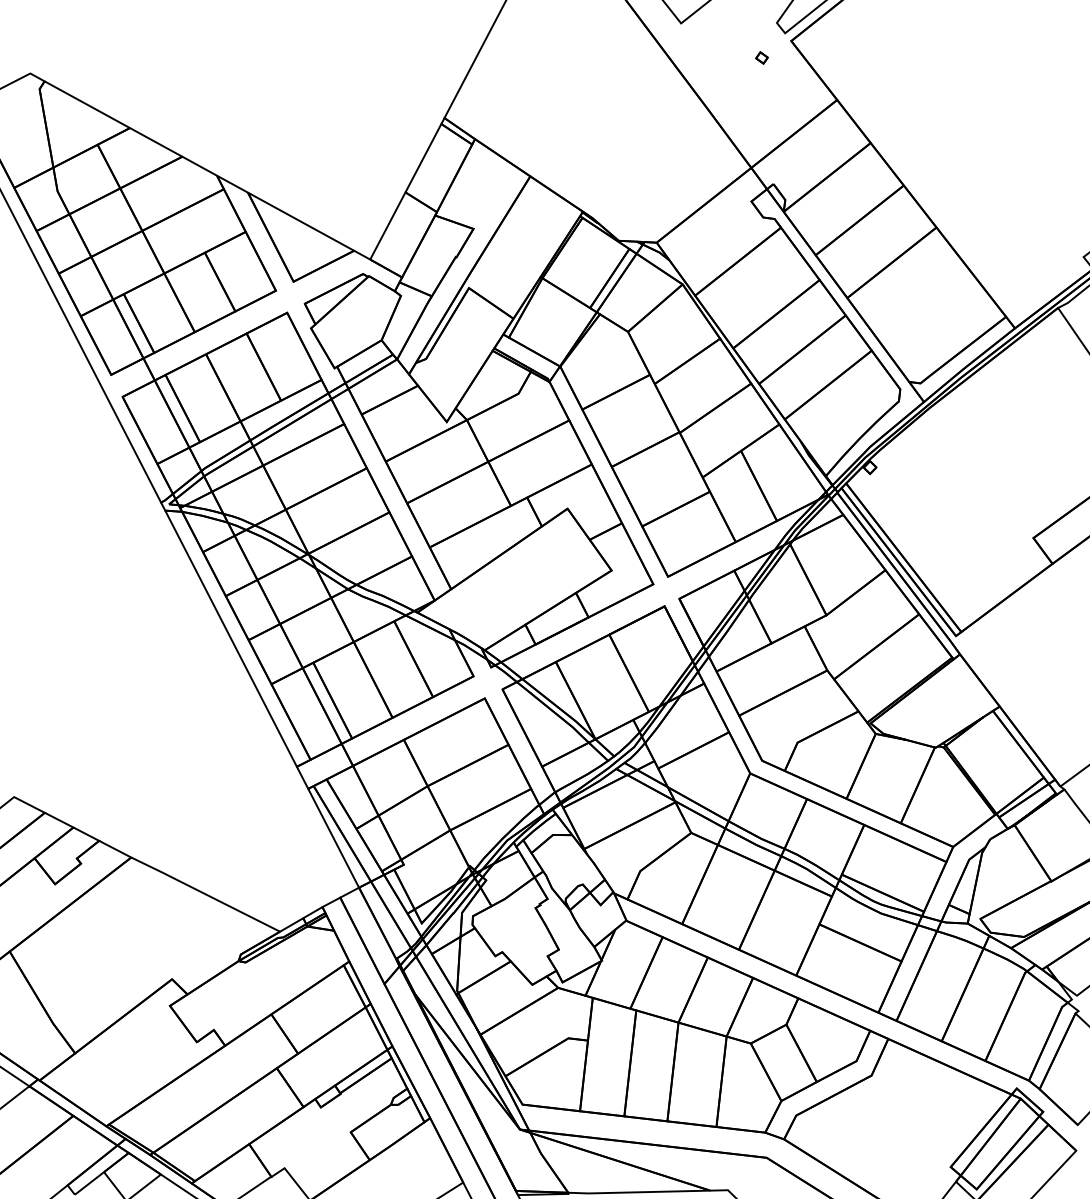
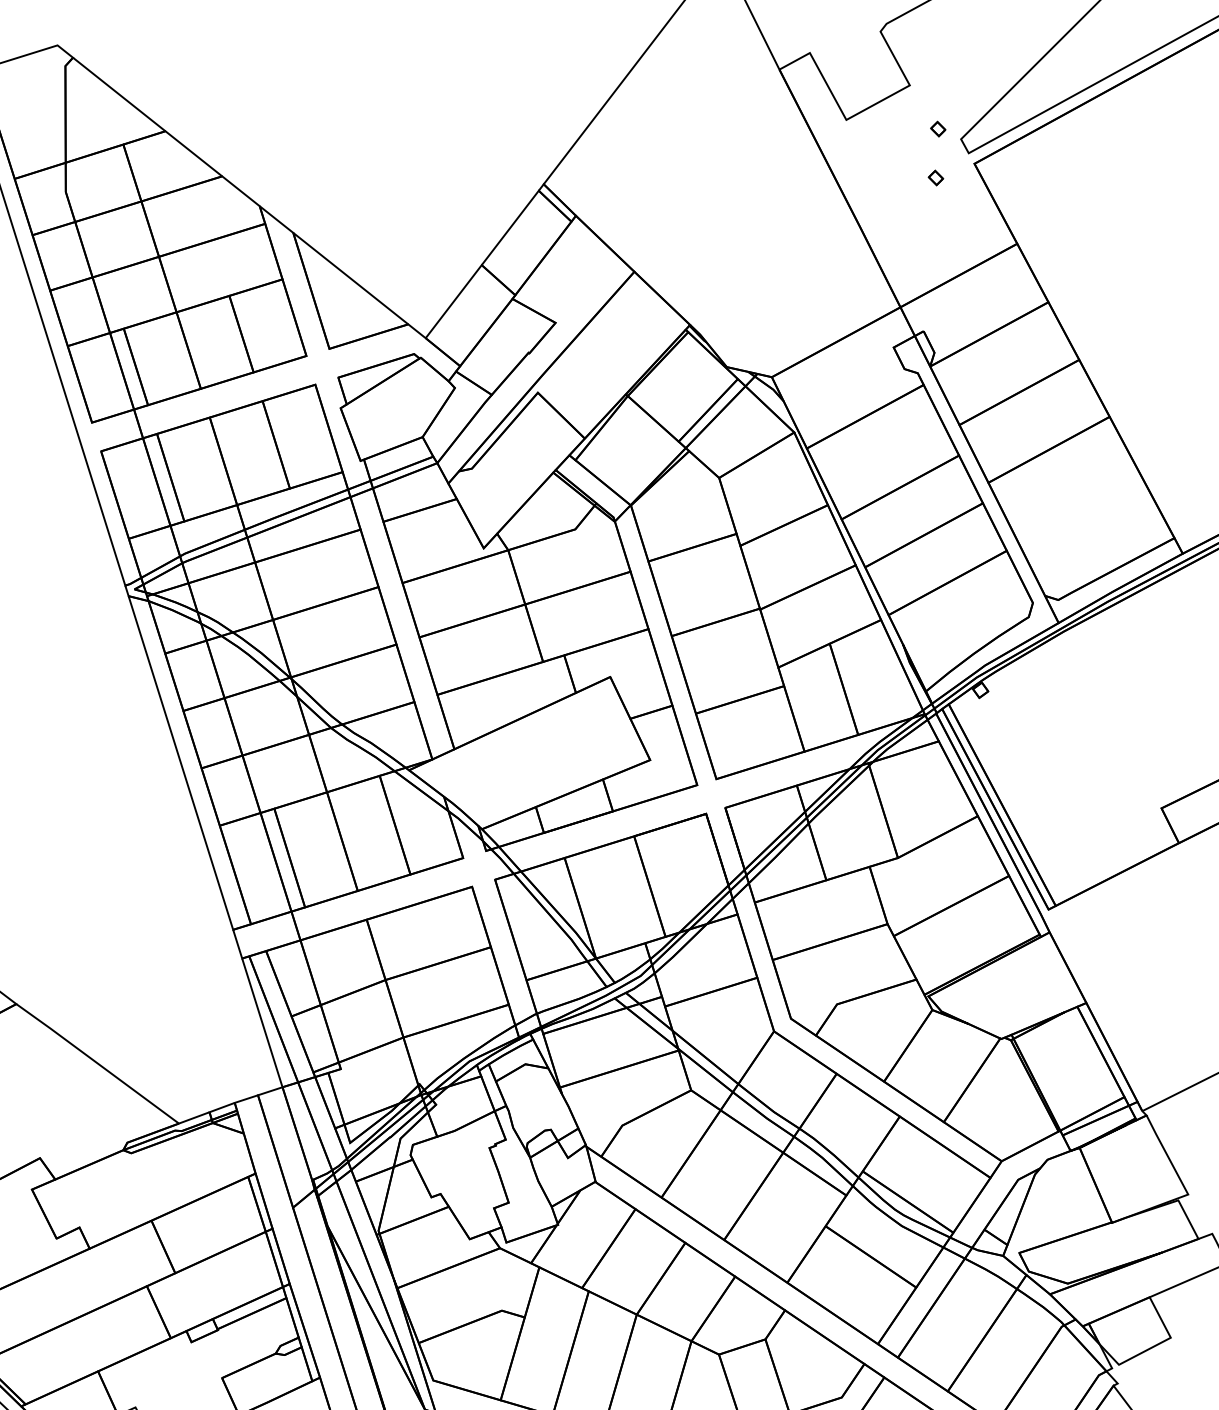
part: (756, 17) -> (937, 128), added

